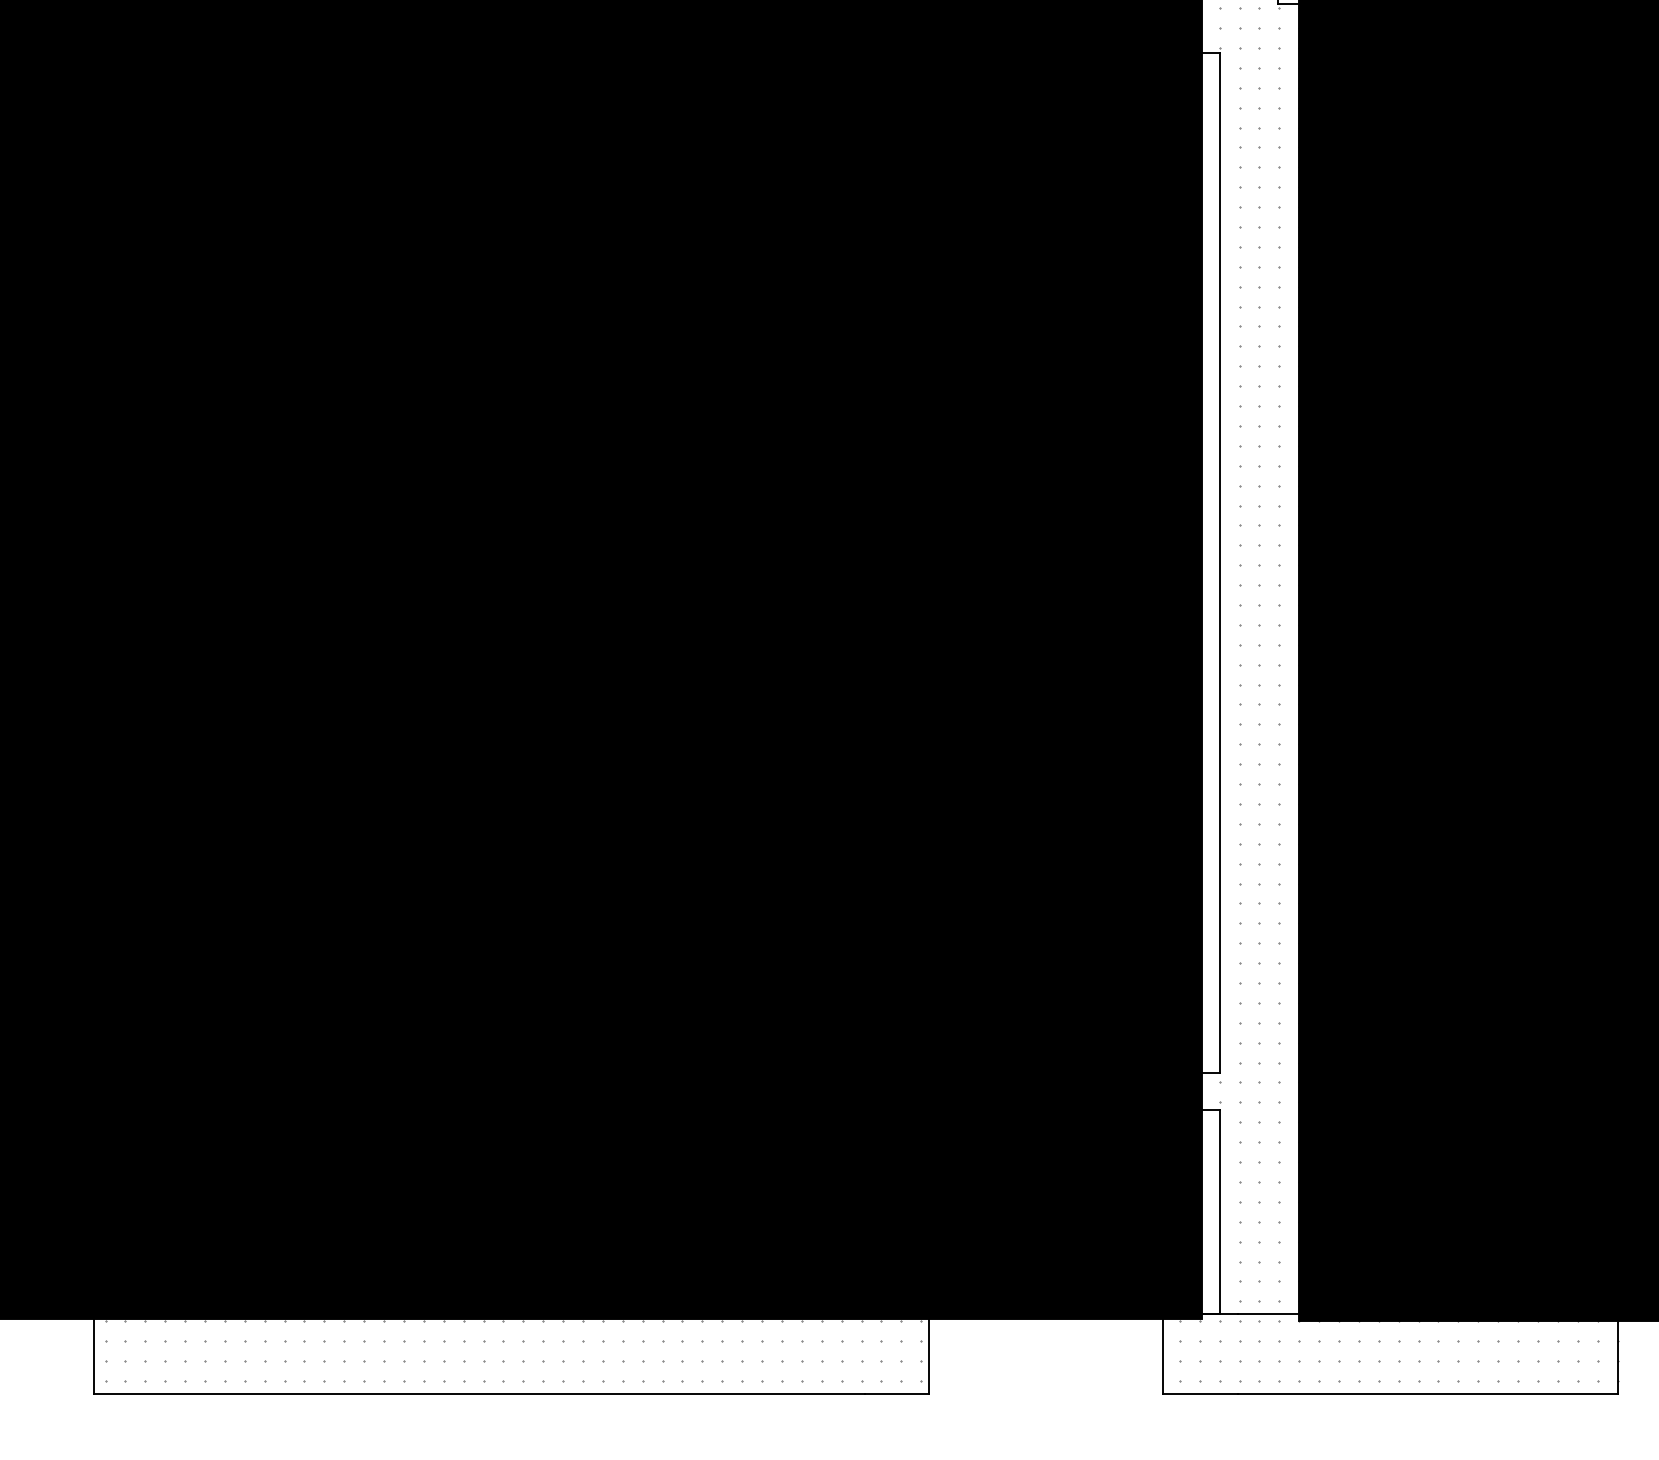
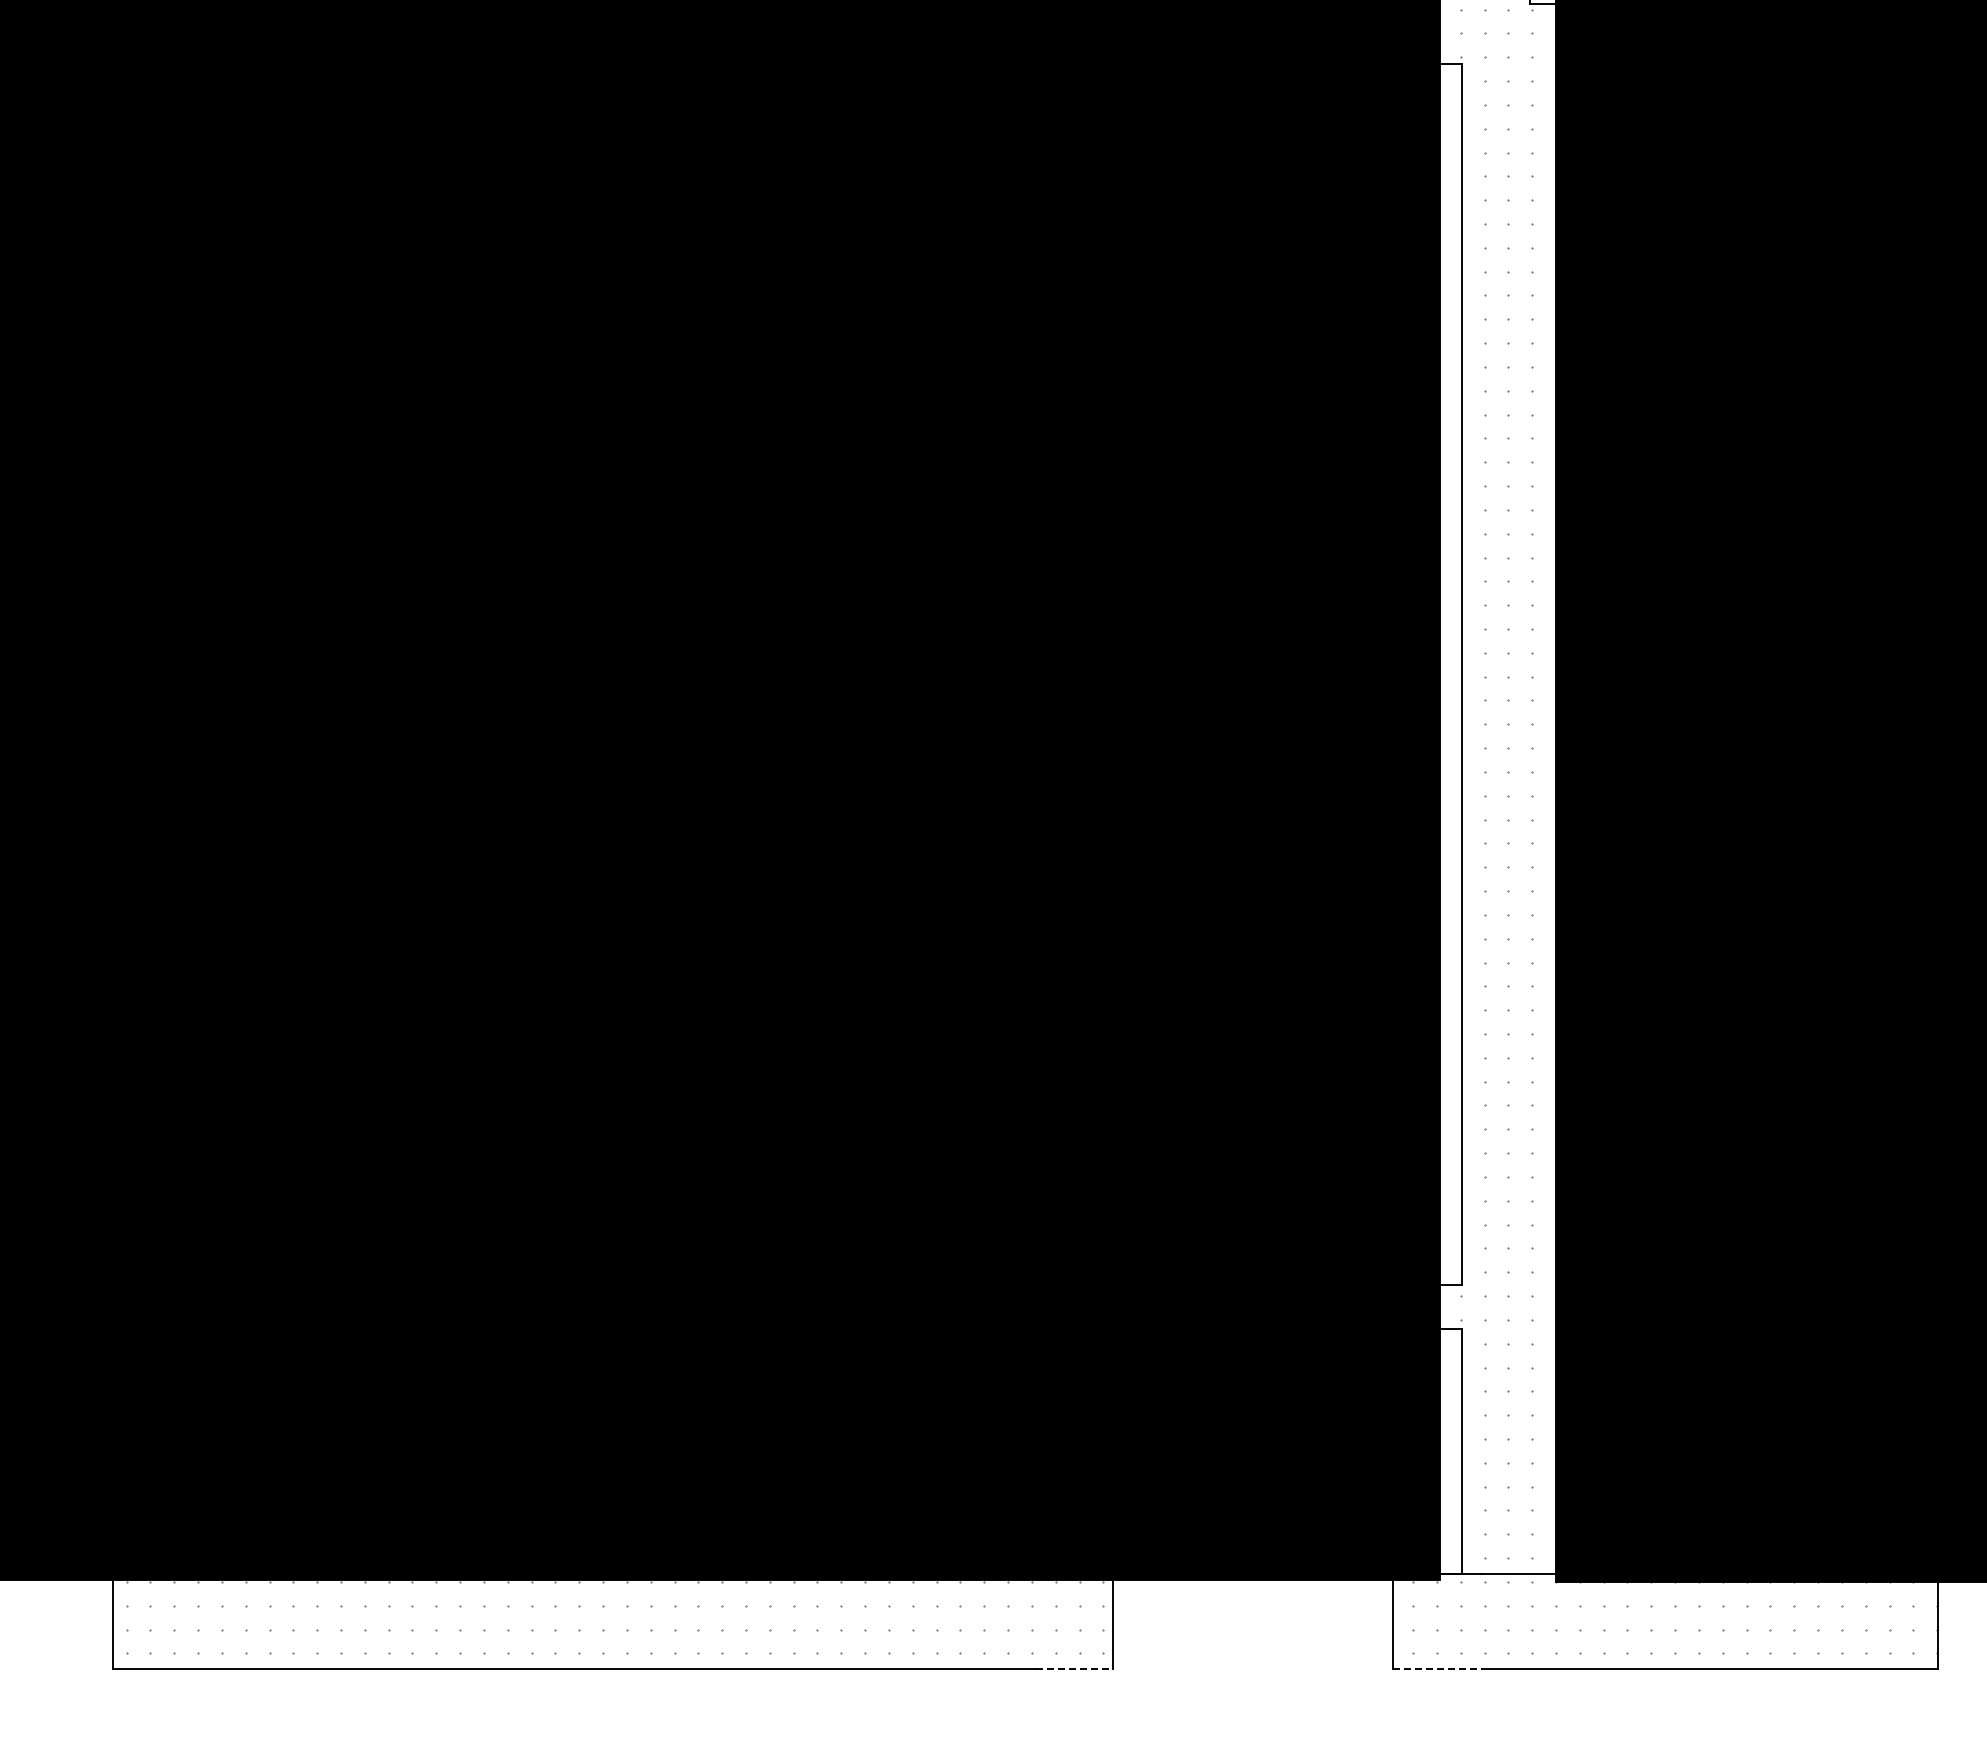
line: (897, 1393) -> (1074, 1668), solid -> dashed
line: (1200, 1393) -> (1437, 1668), solid -> dashed

